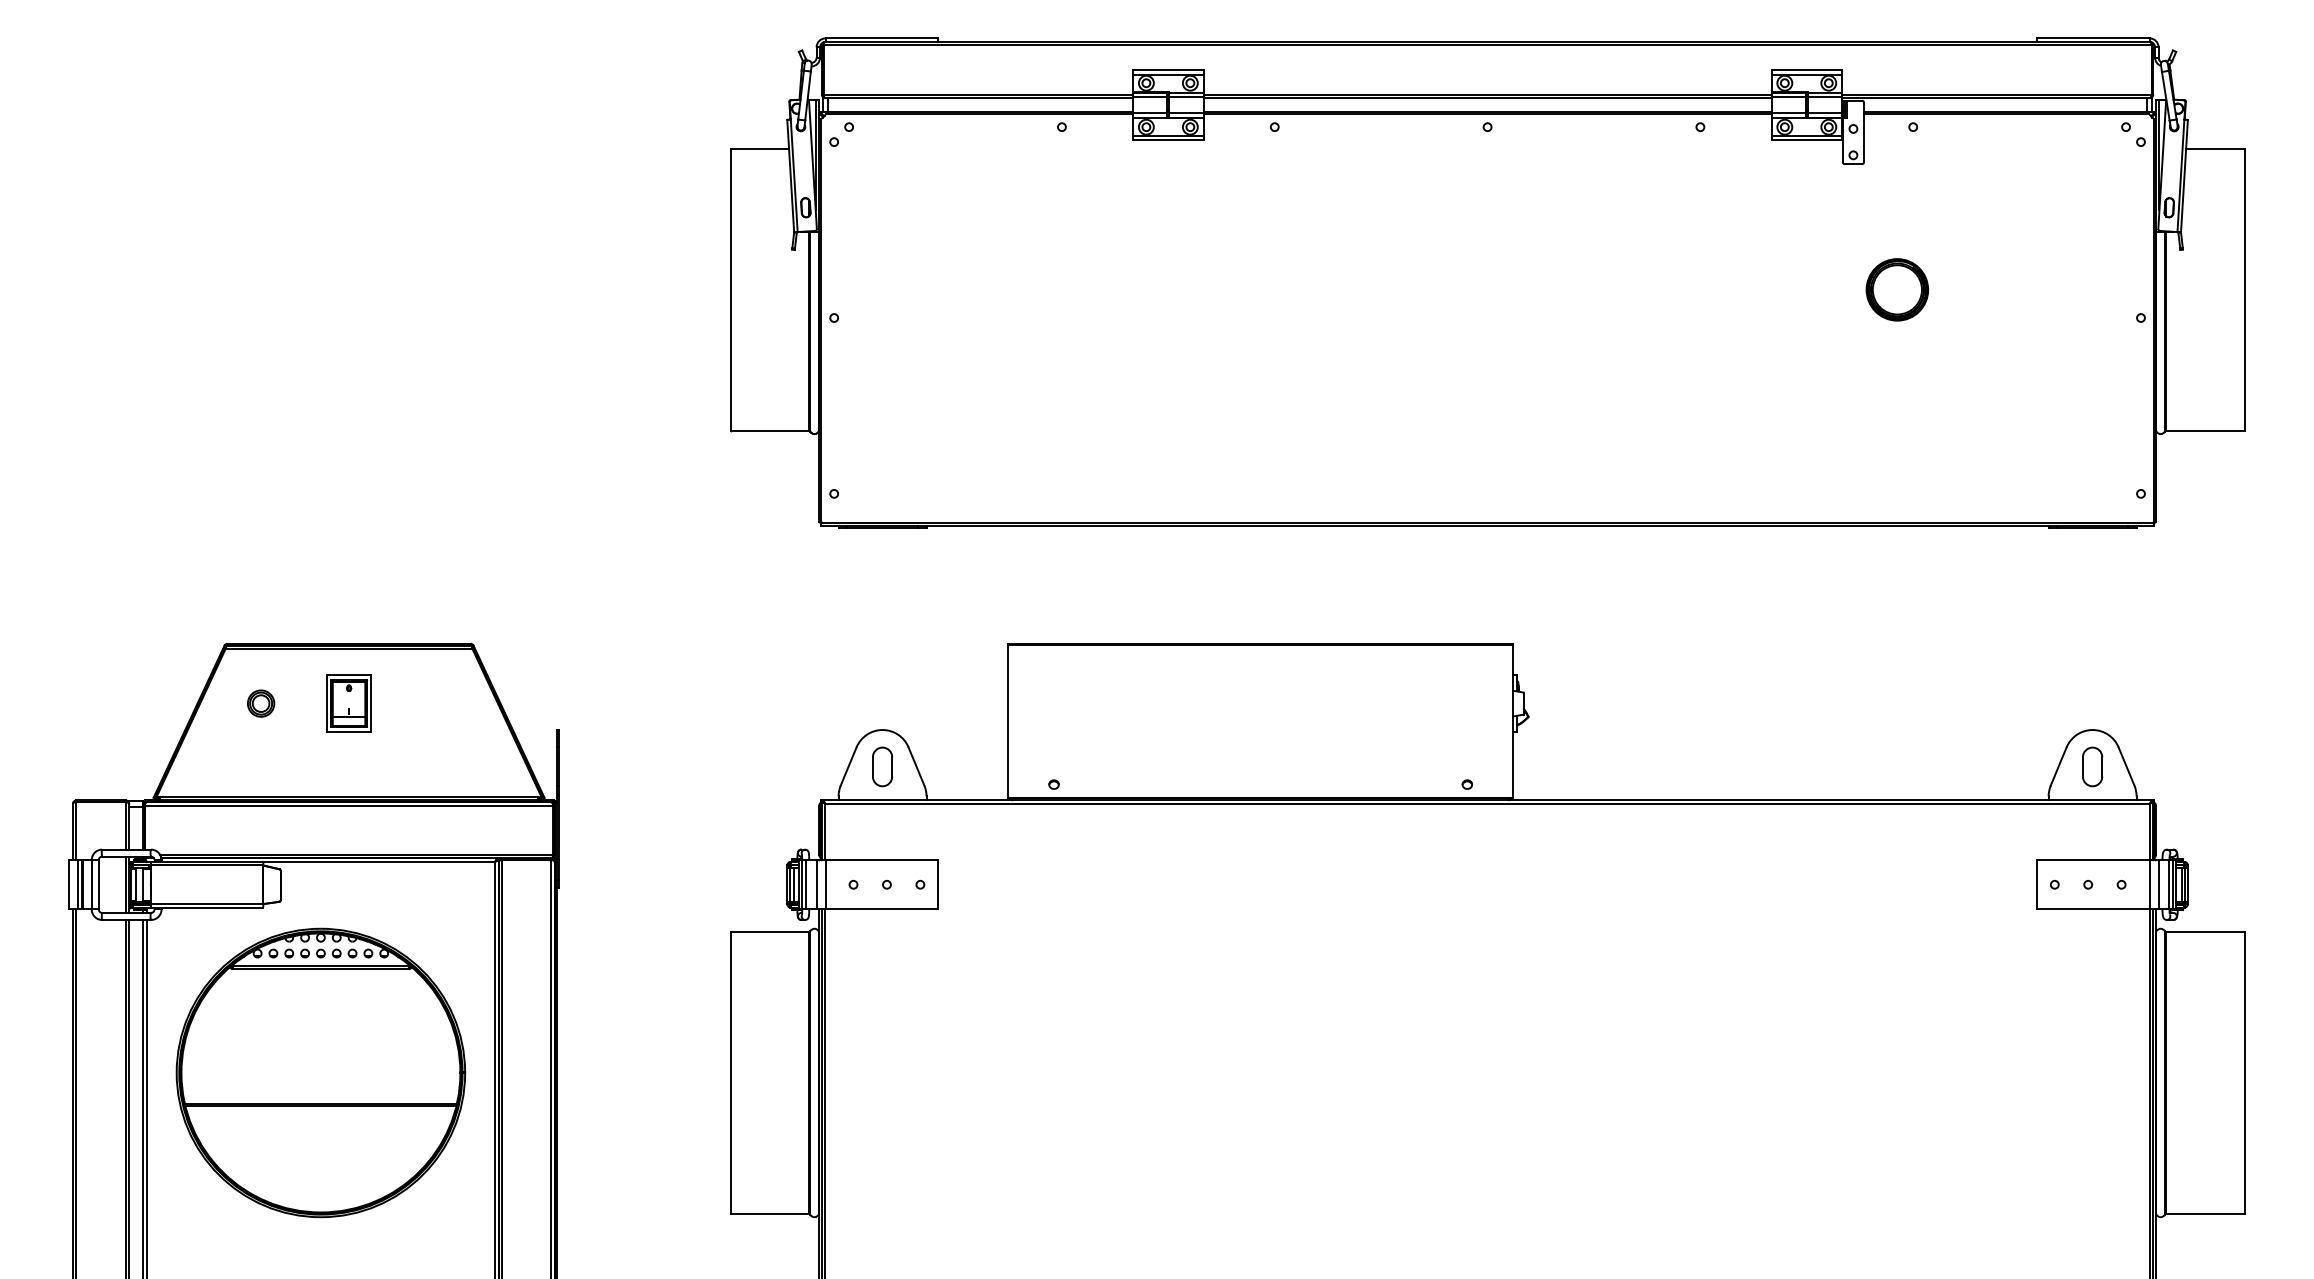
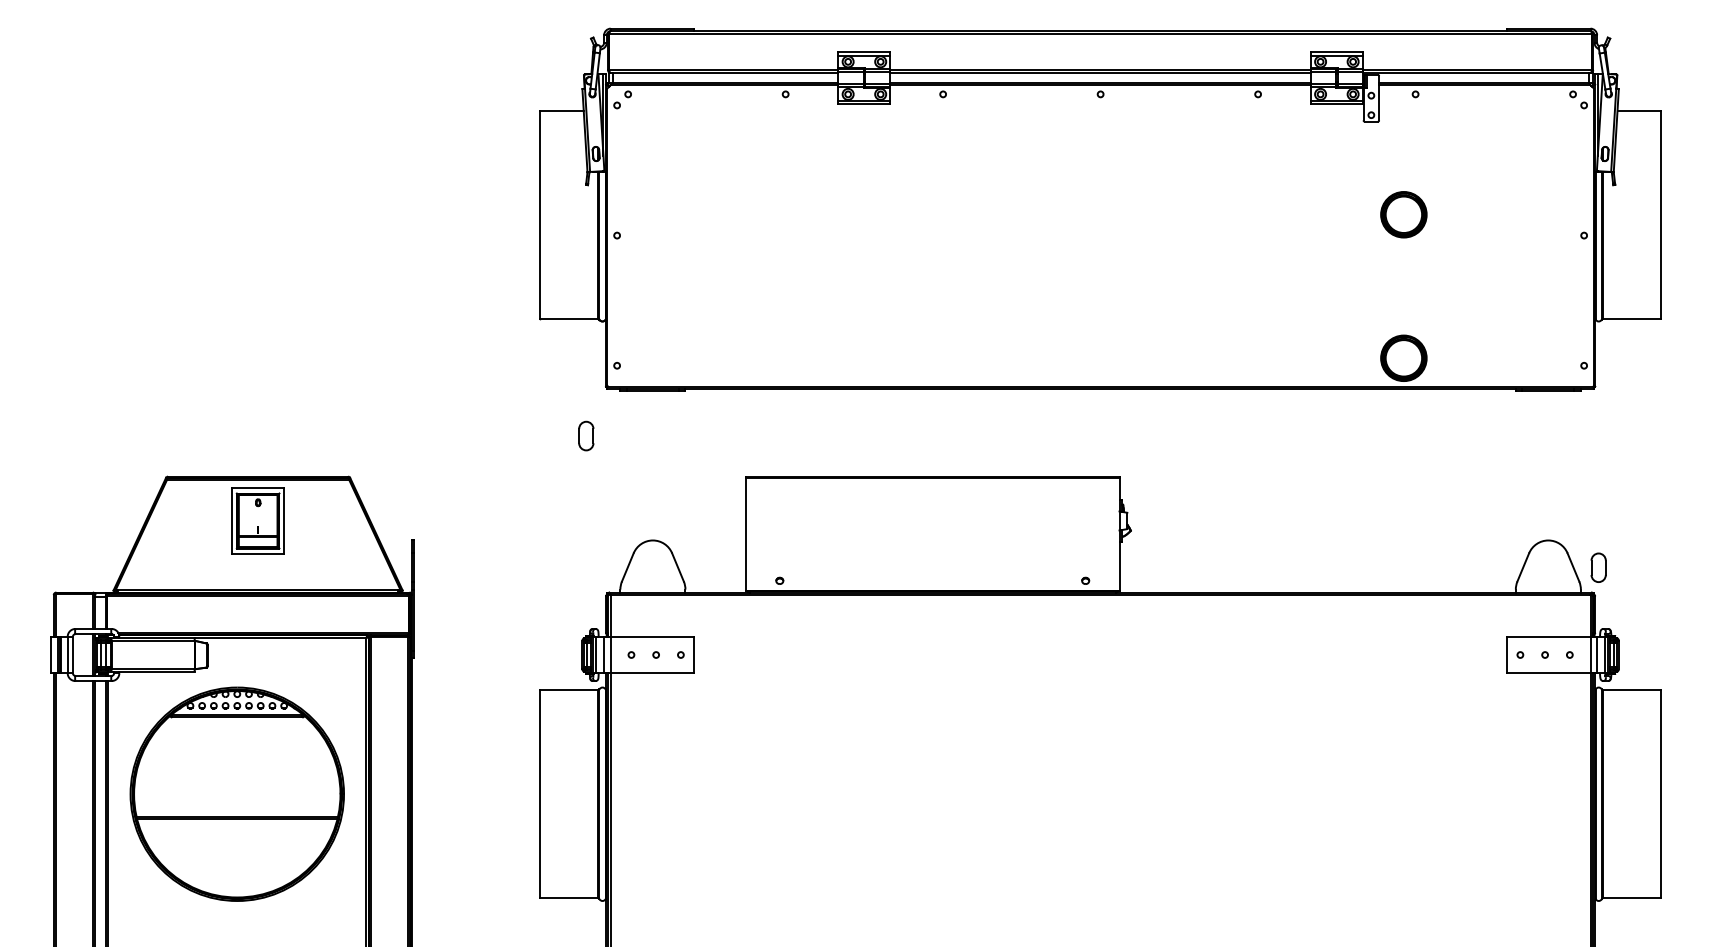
part: (1897, 483) -> (1403, 358), added
part: (261, 703) -> (193, 520), removed
part: (348, 703) -> (257, 520), size x1.6
part: (882, 766) -> (586, 435), moved
part: (2092, 766) -> (1598, 567), moved

